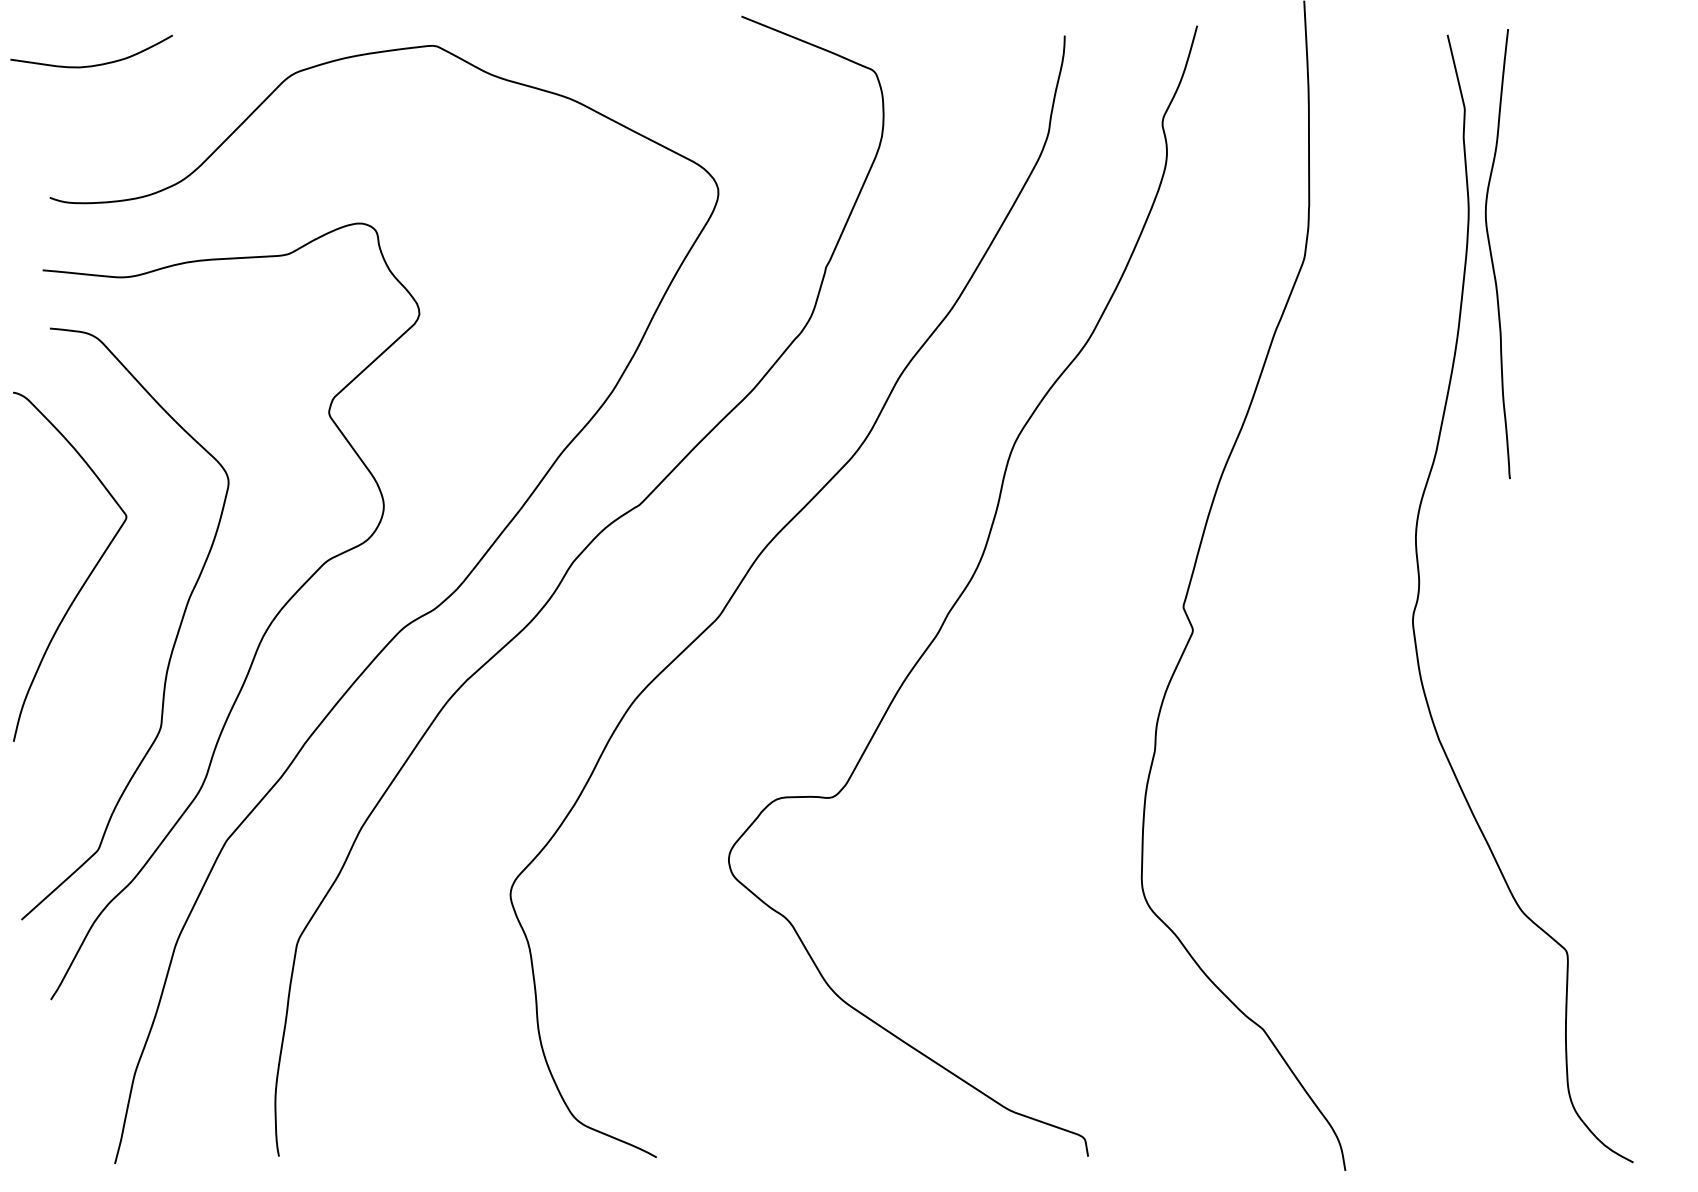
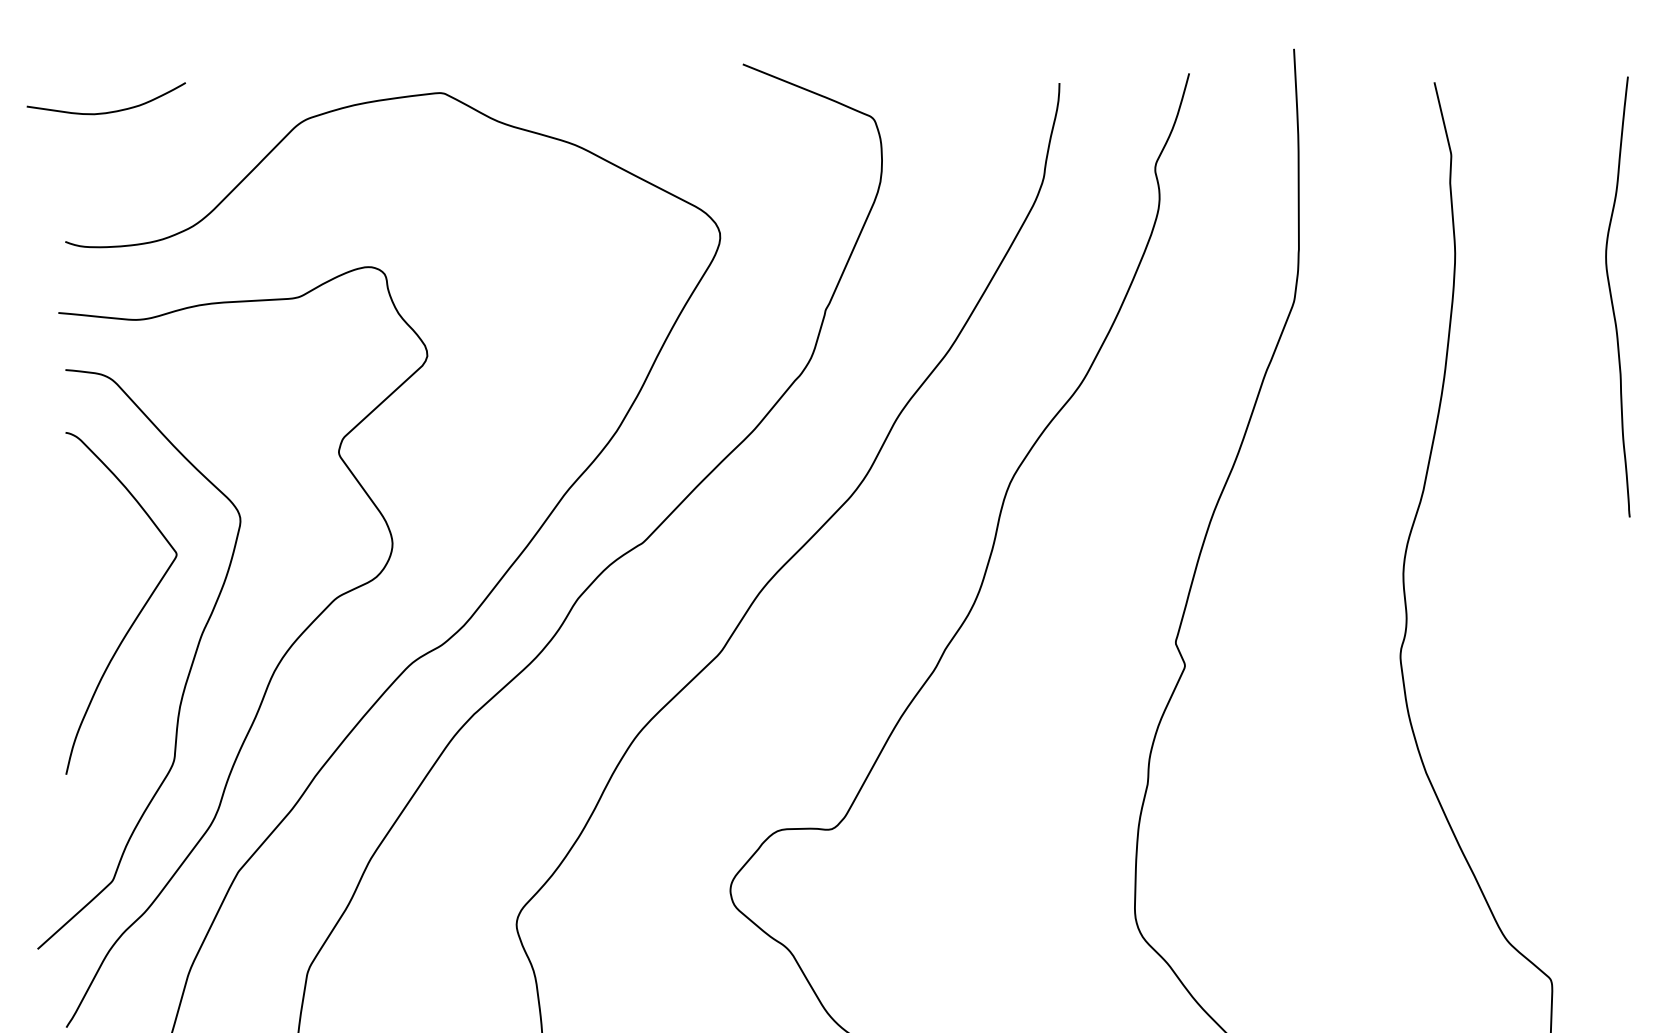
curve: (1492, 255) -> (1612, 298), moved
curve: (86, 578) -> (137, 614), moved

